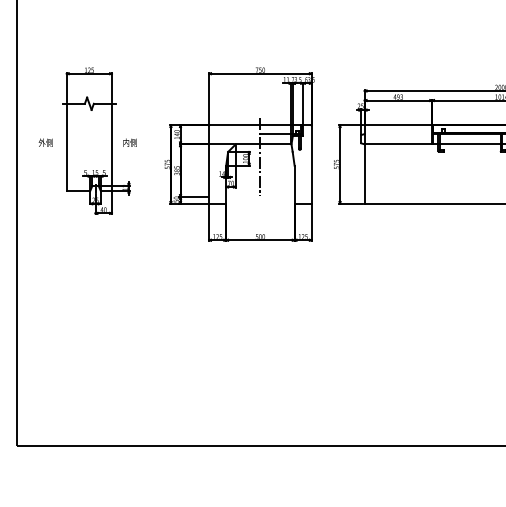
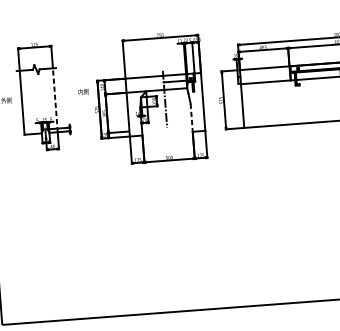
text: (129, 142) -> (83, 91), moved
line: (111, 146) -> (54, 99), solid -> dashed
line: (294, 185) -> (191, 118), solid -> dashed

